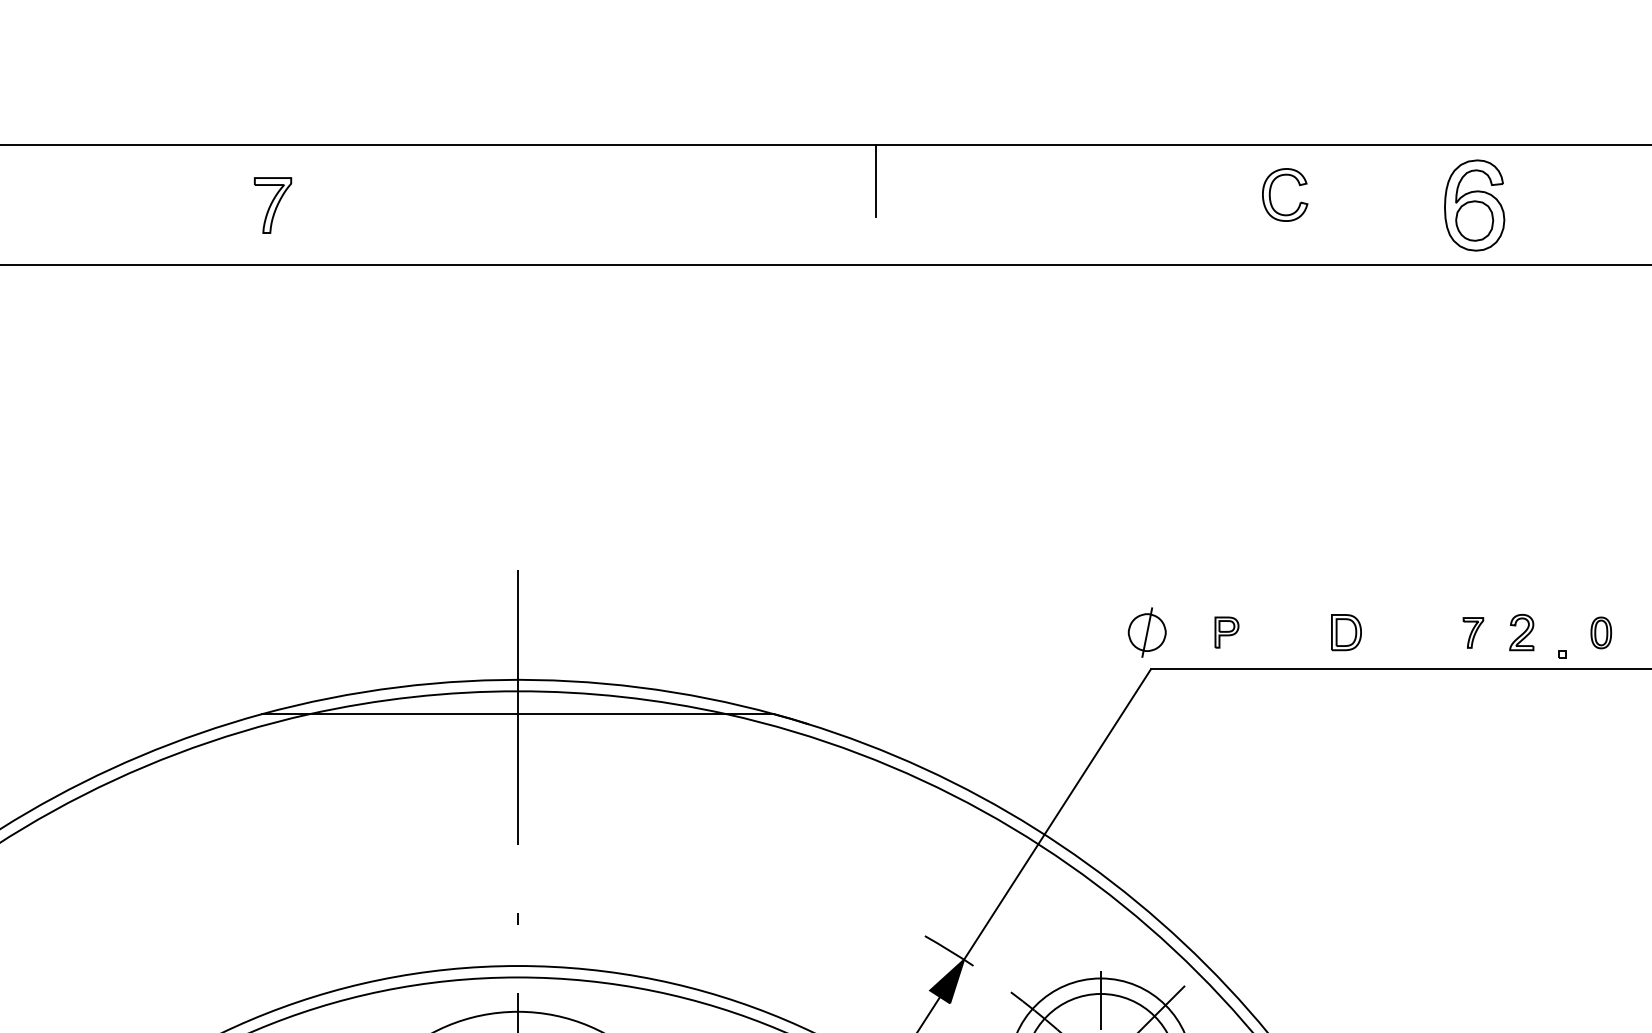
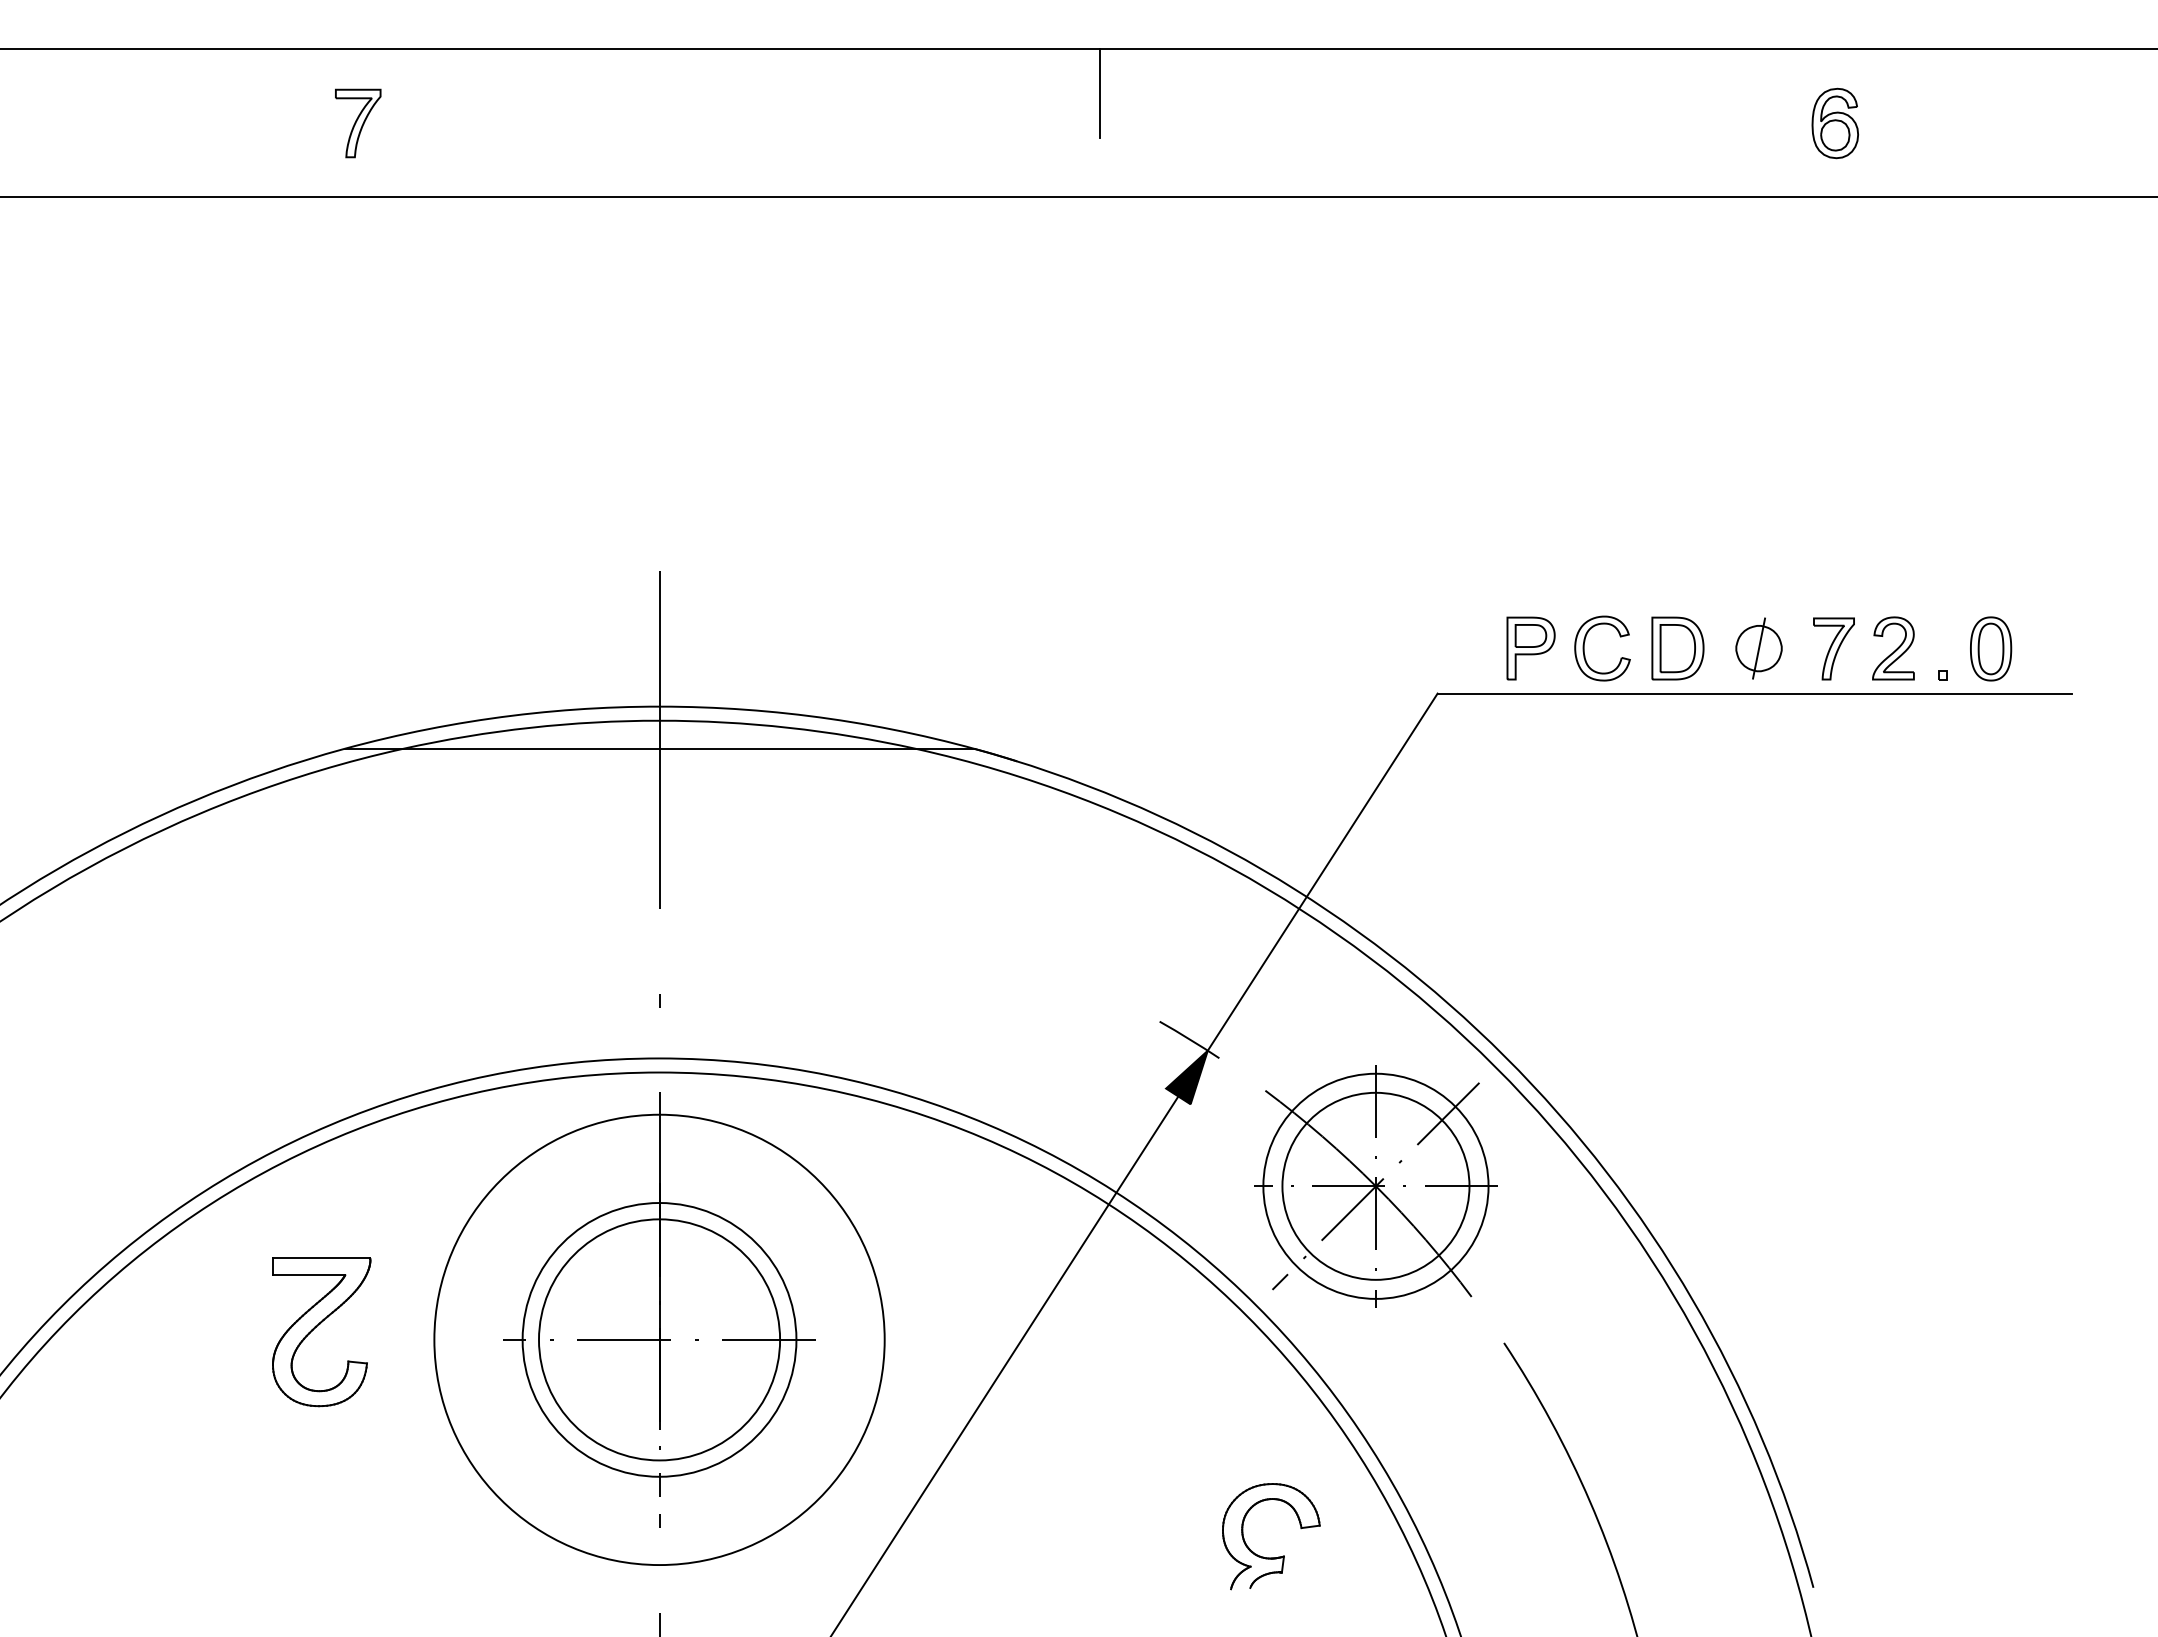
part: (1270, 194) -> (1584, 648), moved
part: (1473, 205) -> (1834, 123), size x0.62
part: (1146, 632) -> (1758, 648), moved
part: (1226, 632) -> (1530, 648), size x1.67
part: (1346, 632) -> (1677, 648), size x1.43
part: (1473, 632) -> (1833, 648), size x1.67
part: (1521, 632) -> (1893, 648), size x1.43
part: (1601, 632) -> (1991, 648), size x1.67

